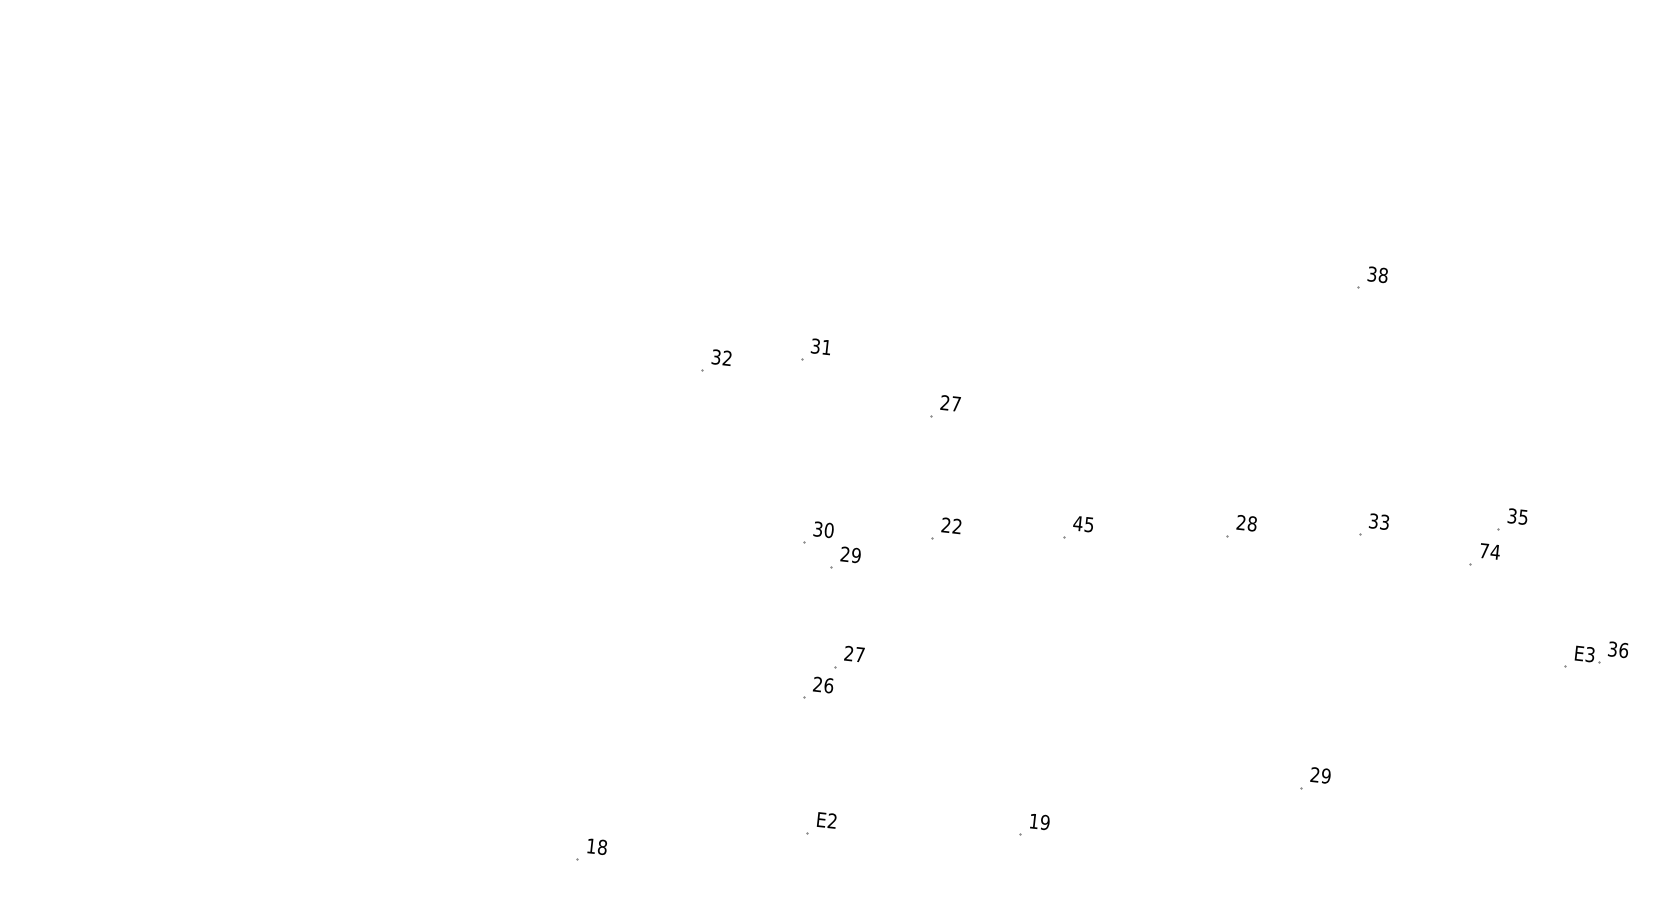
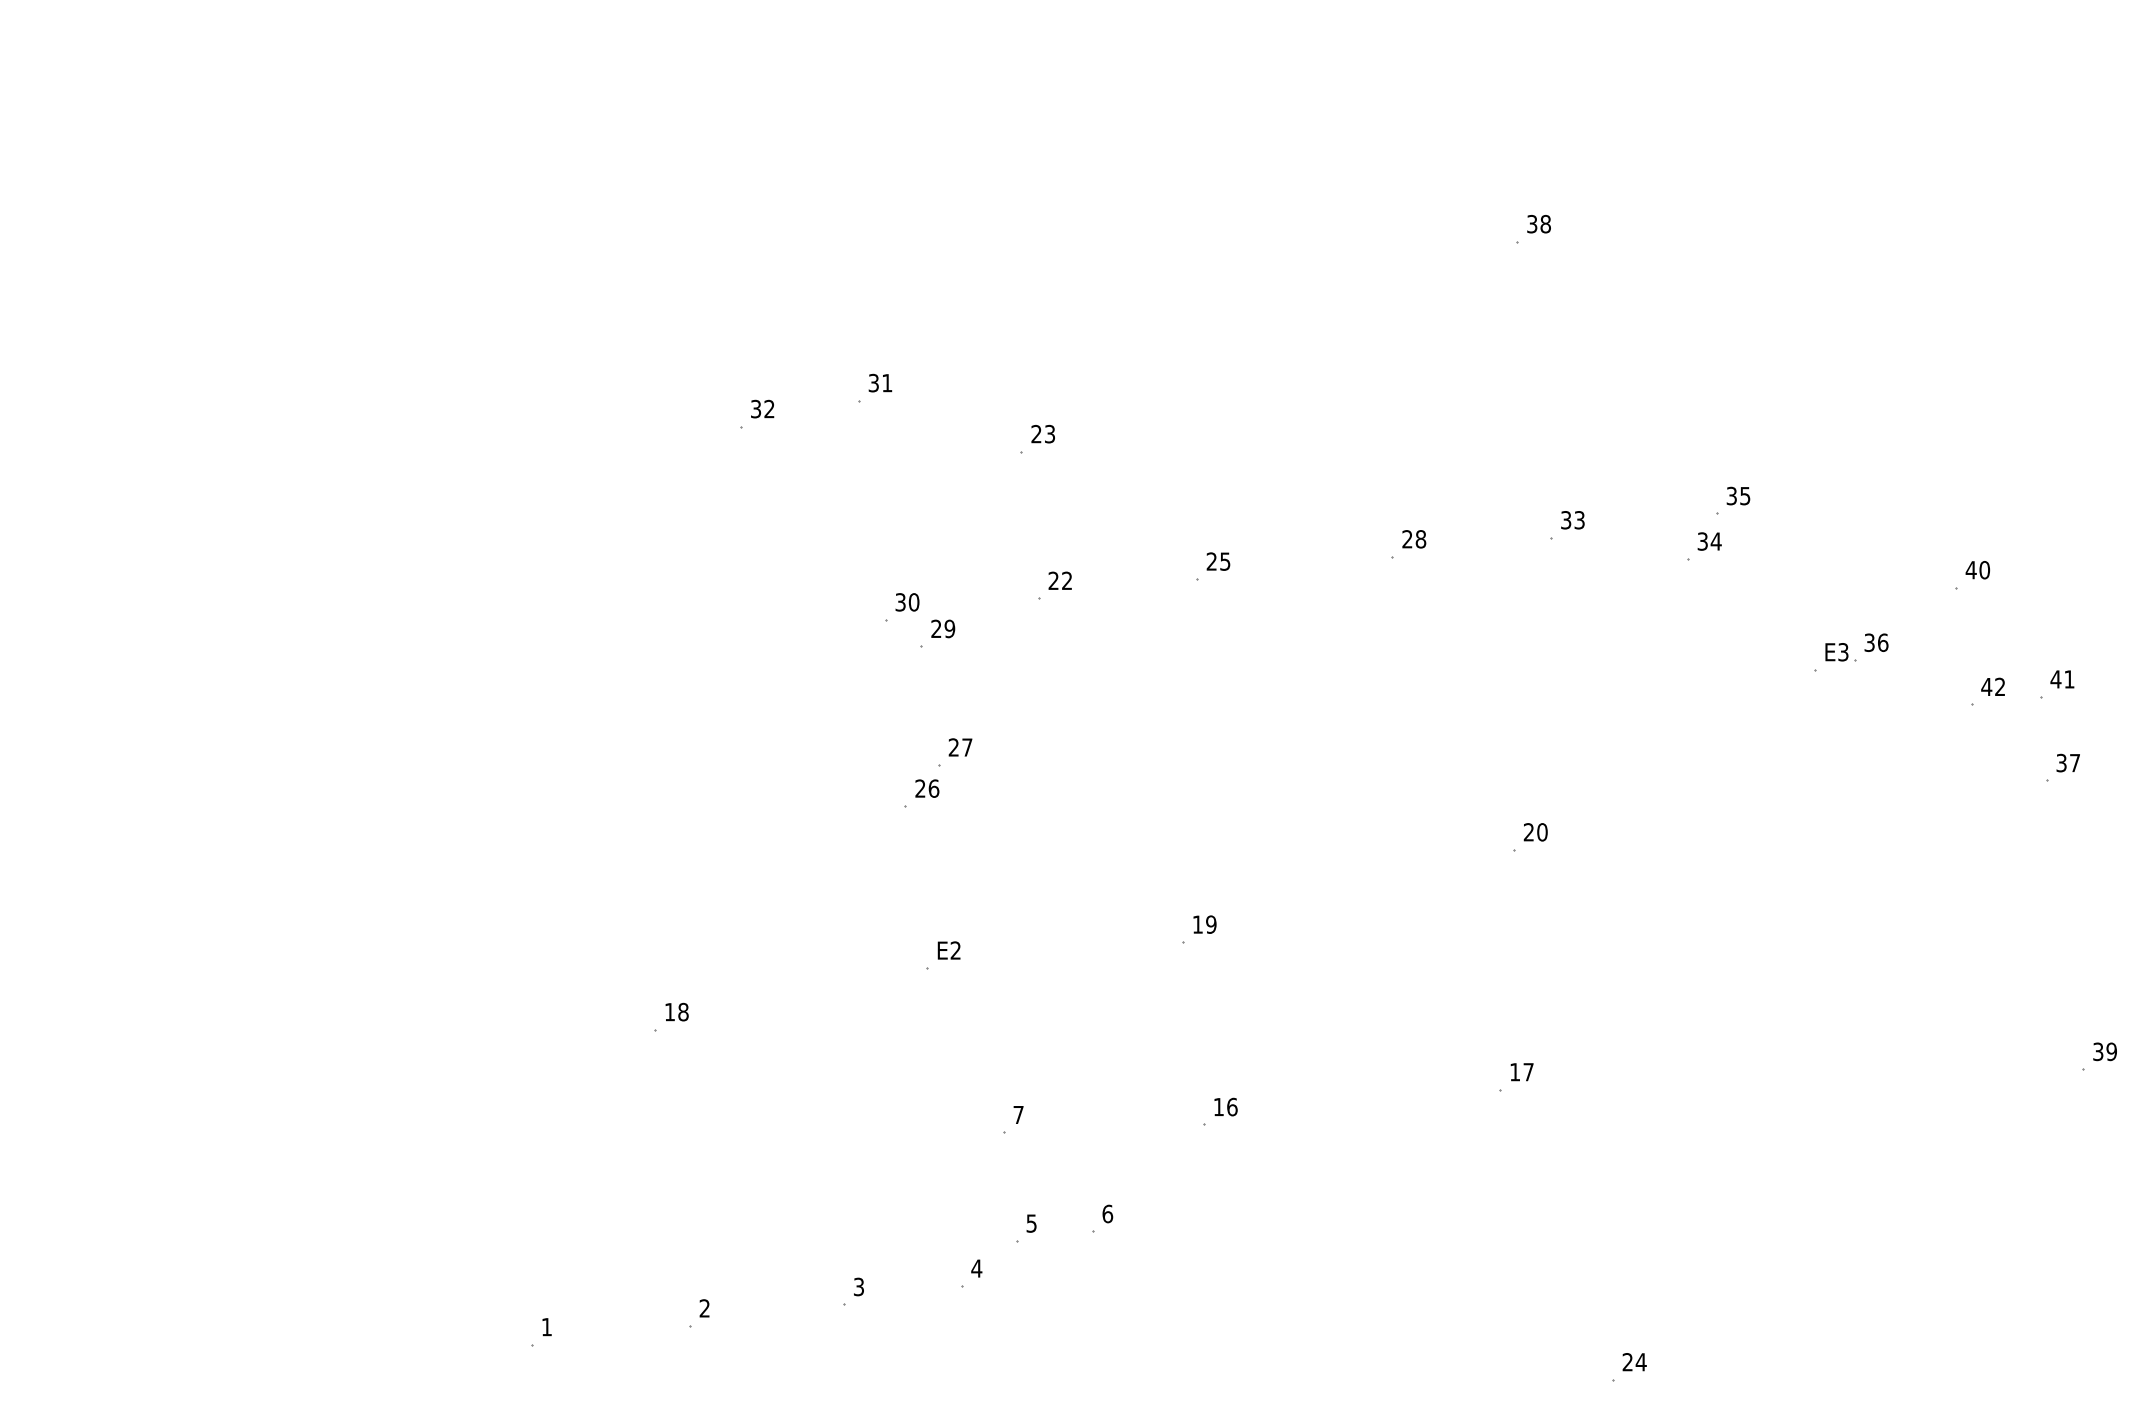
text: (955, 403) -> (1049, 433), 27 -> 23
text: (1077, 523) -> (1211, 561), 45 -> 25
text: (1484, 550) -> (1702, 541), 74 -> 34
text: (1326, 776) -> (1542, 832), 29 -> 20

